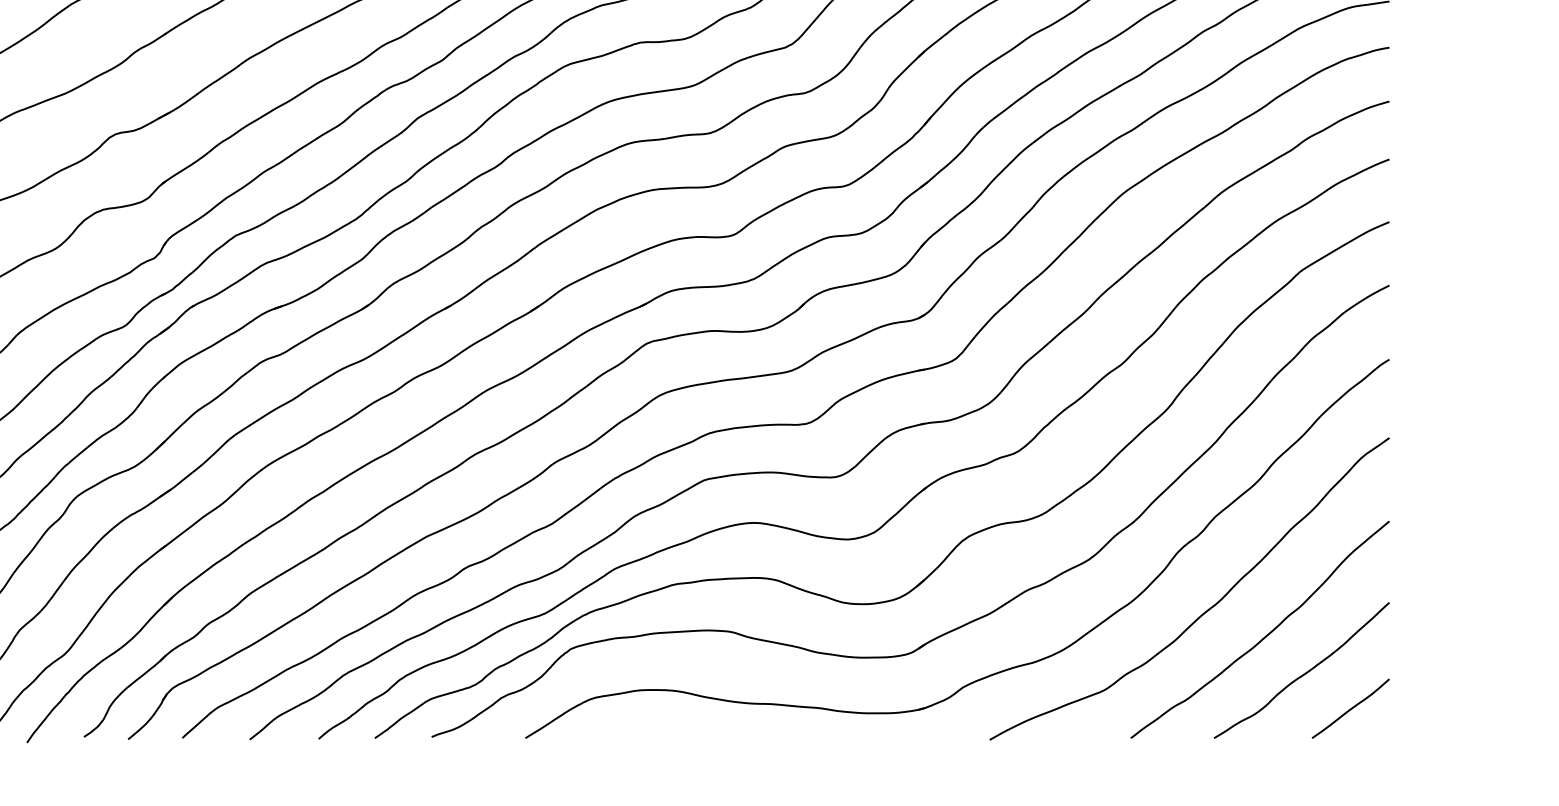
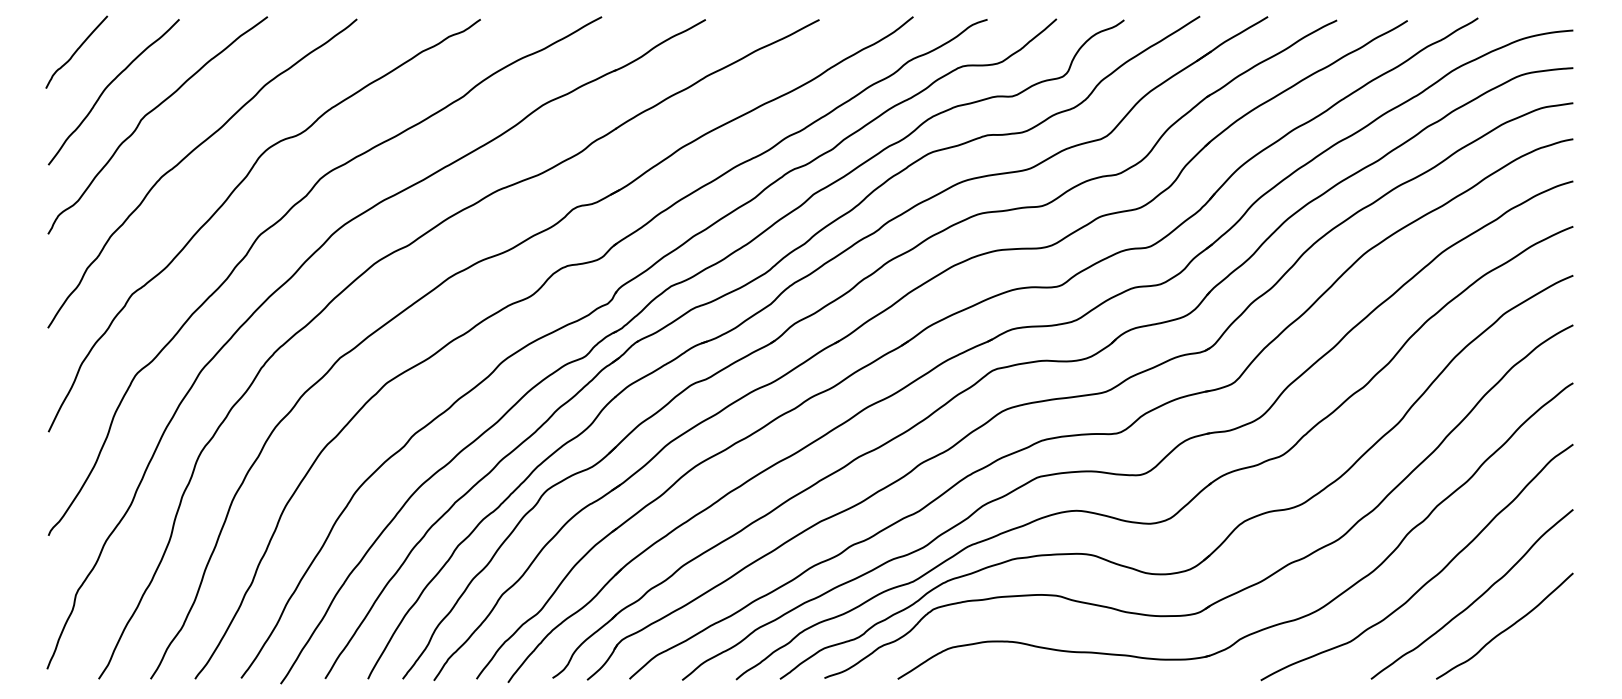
line: (1350, 707) -> (1542, 655), removed

